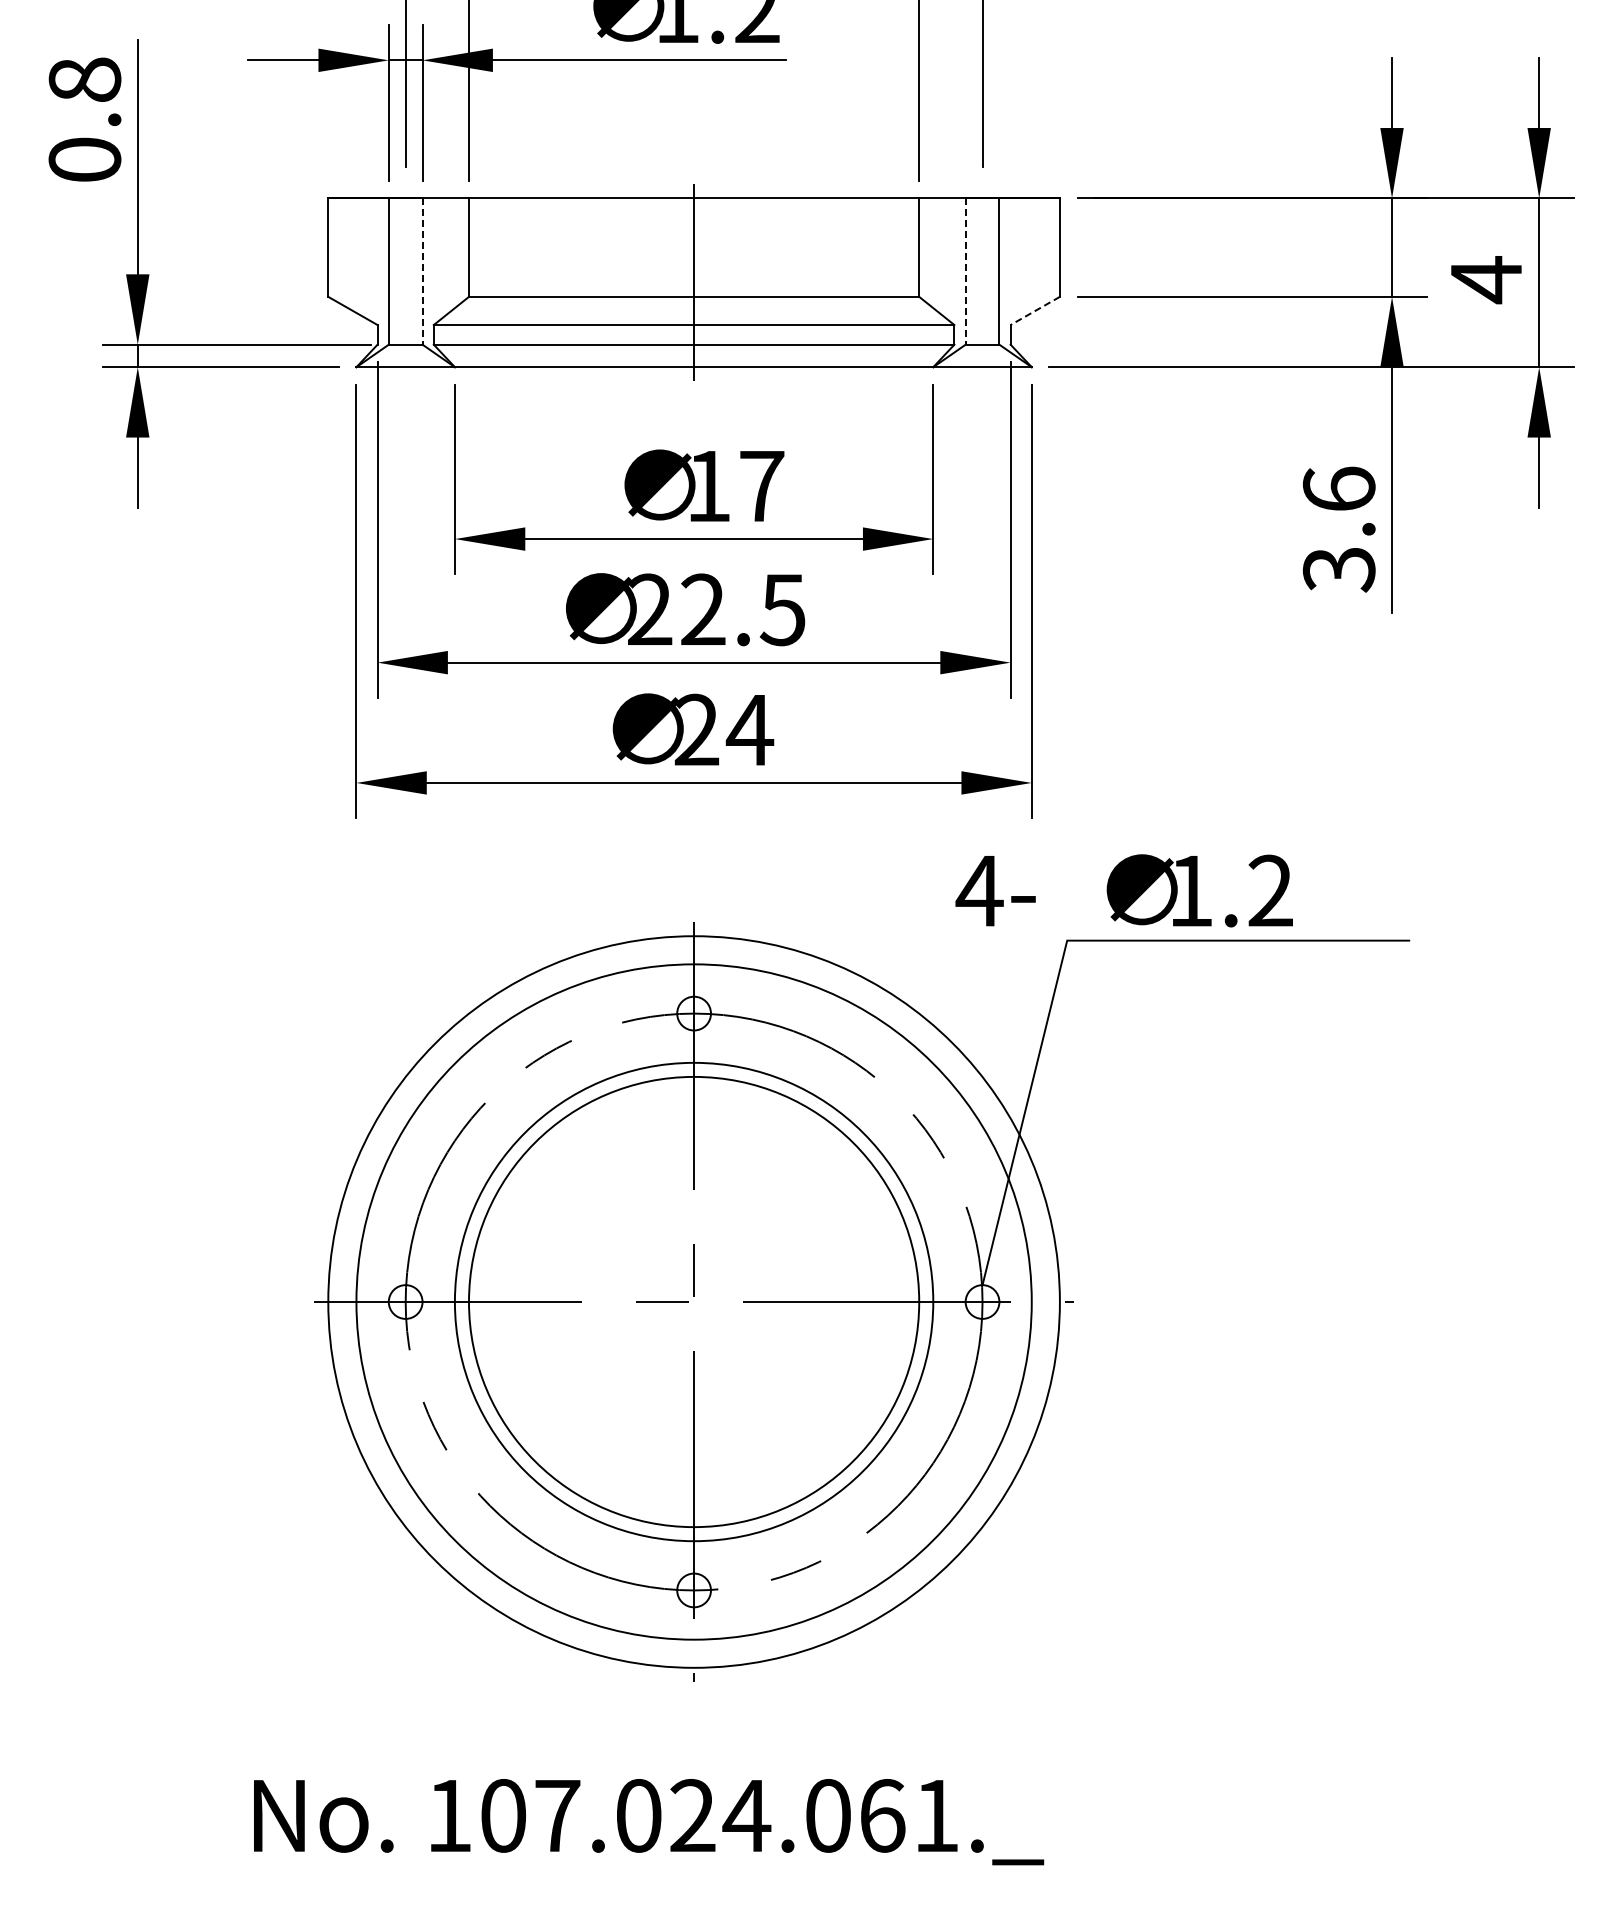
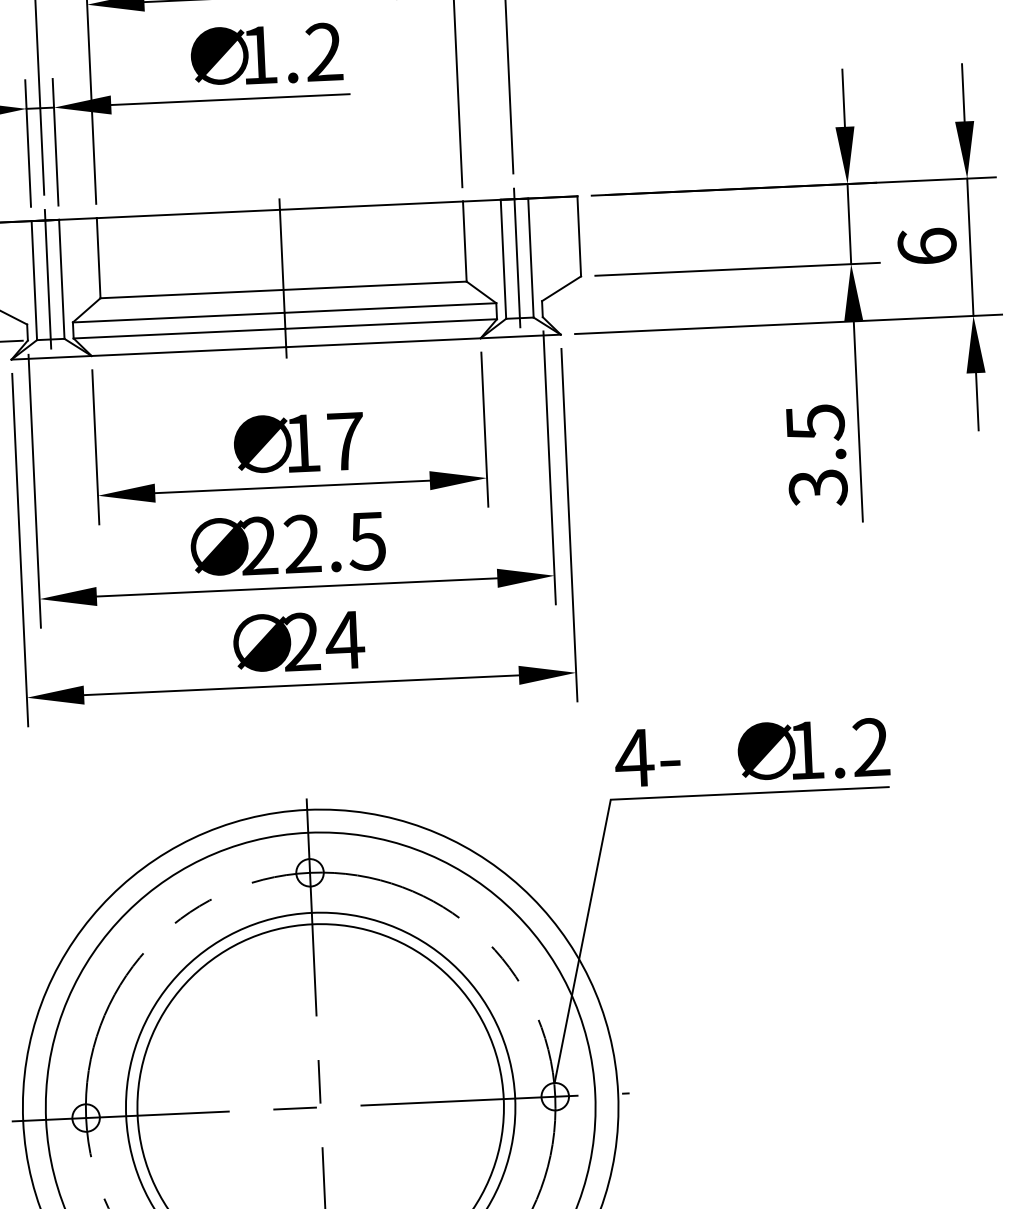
line: (405, 270) -> (47, 279), added
line: (982, 270) -> (517, 257), added
line: (422, 272) -> (61, 280), dashed -> solid
line: (965, 272) -> (503, 260), dashed -> solid
text: (1486, 280) -> (927, 247), 4 -> 6
line: (1034, 311) -> (560, 289), dashed -> solid
text: (1338, 489) -> (814, 422), 3.6 -> 3.5
text: (1123, 890) -> (751, 752), moved

